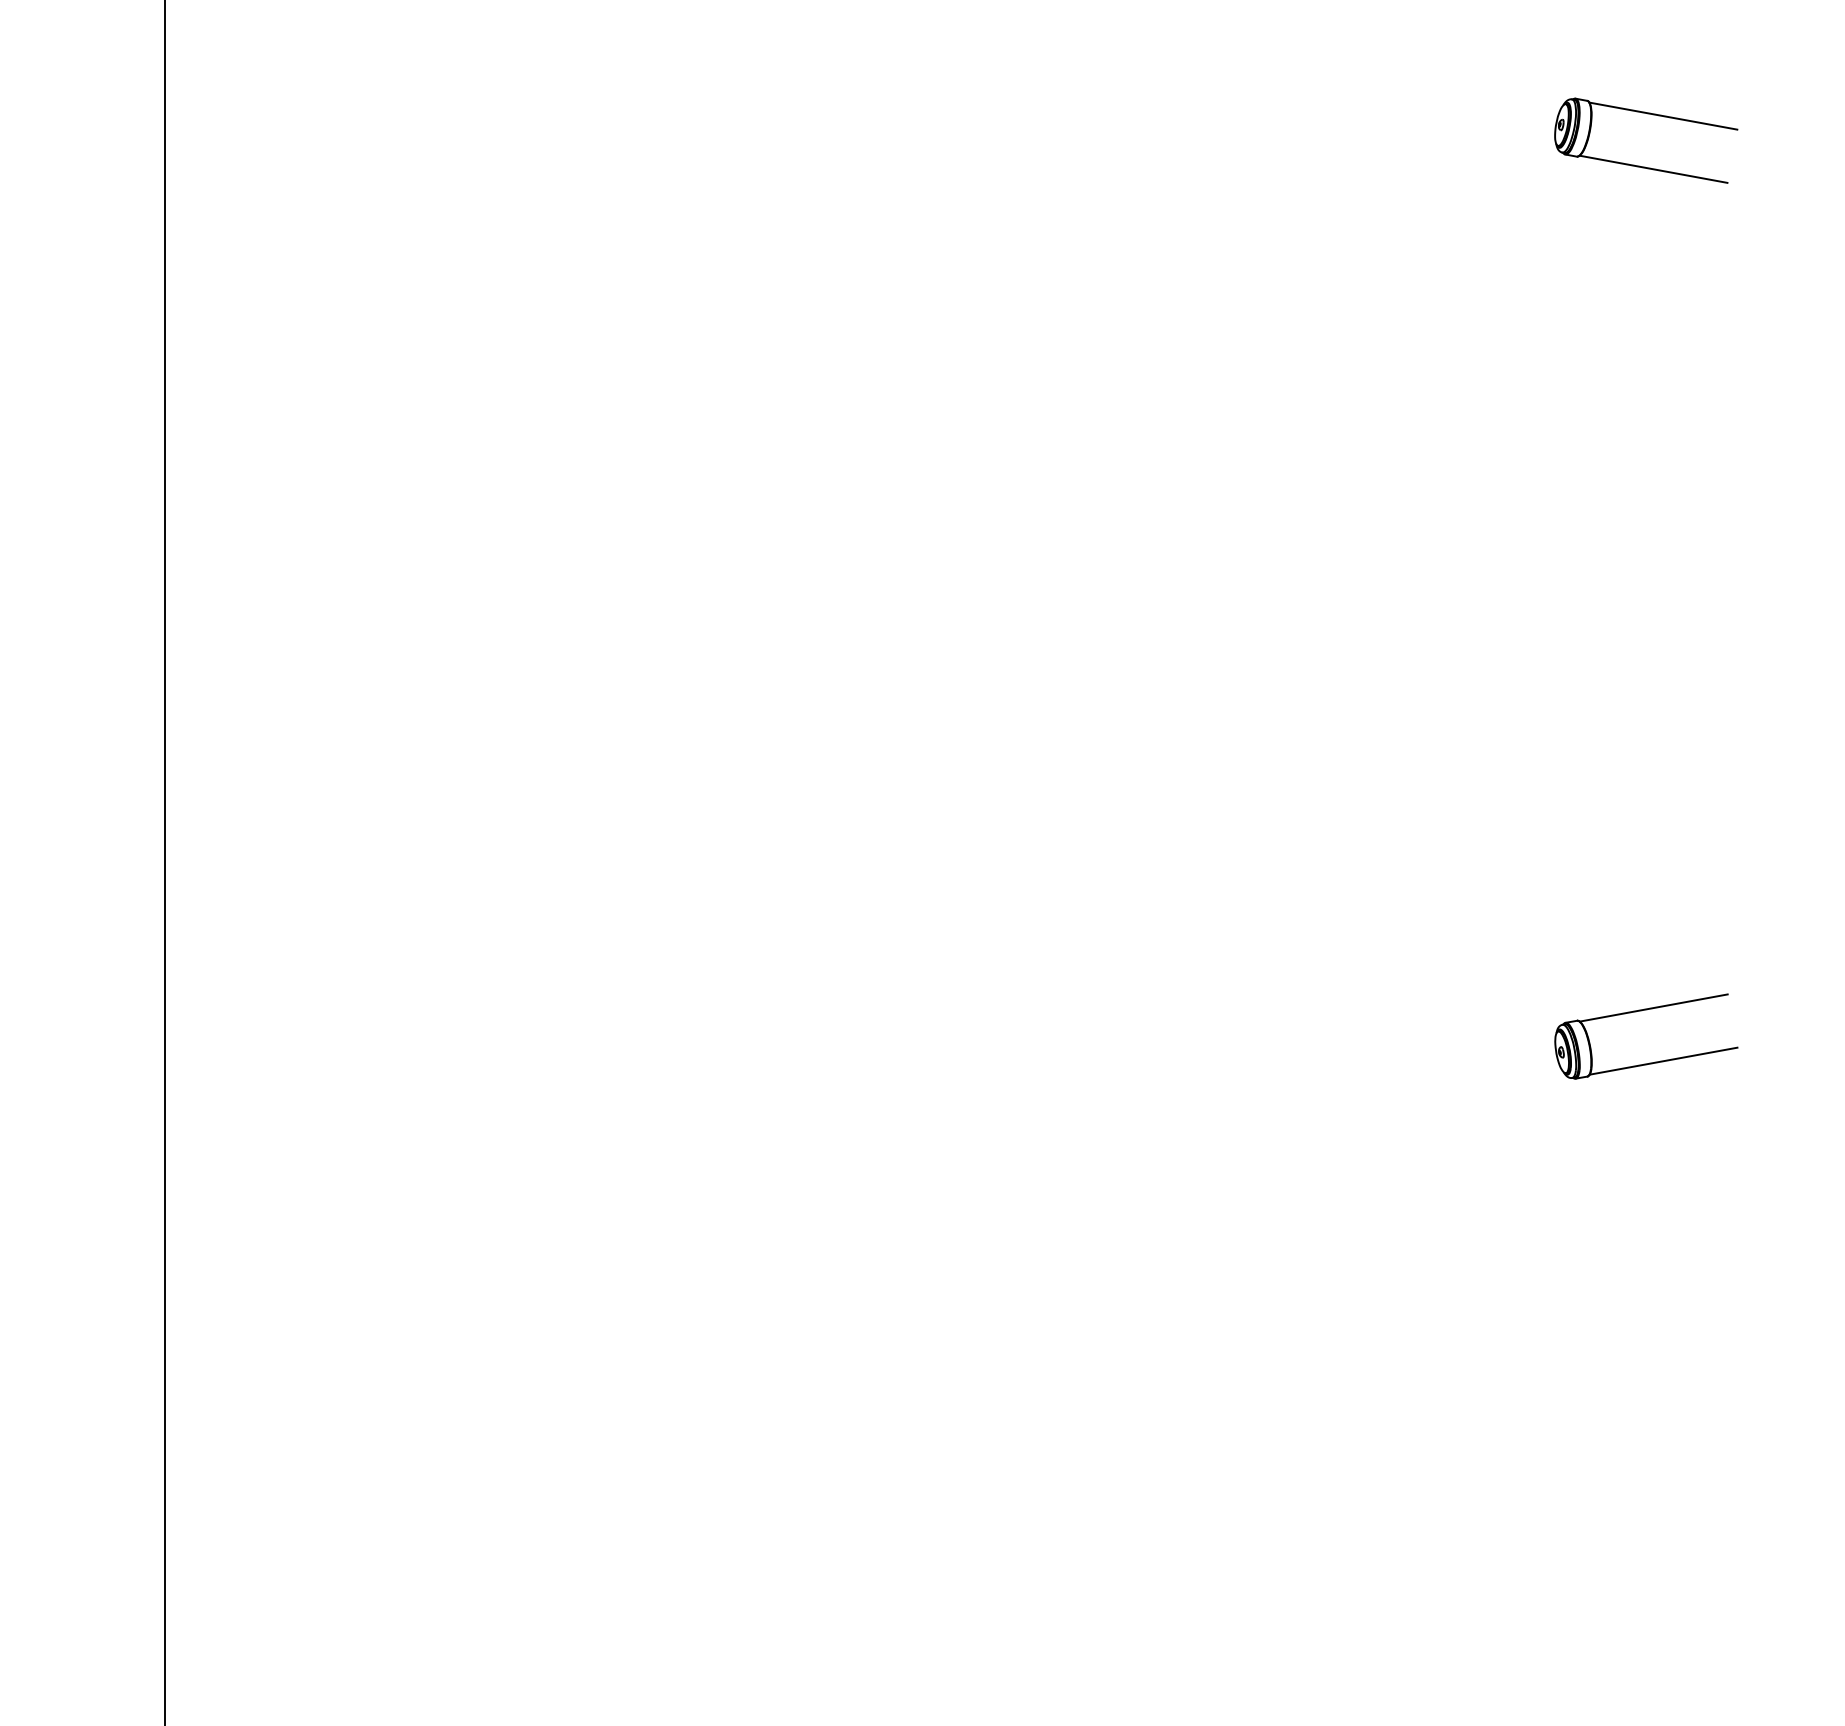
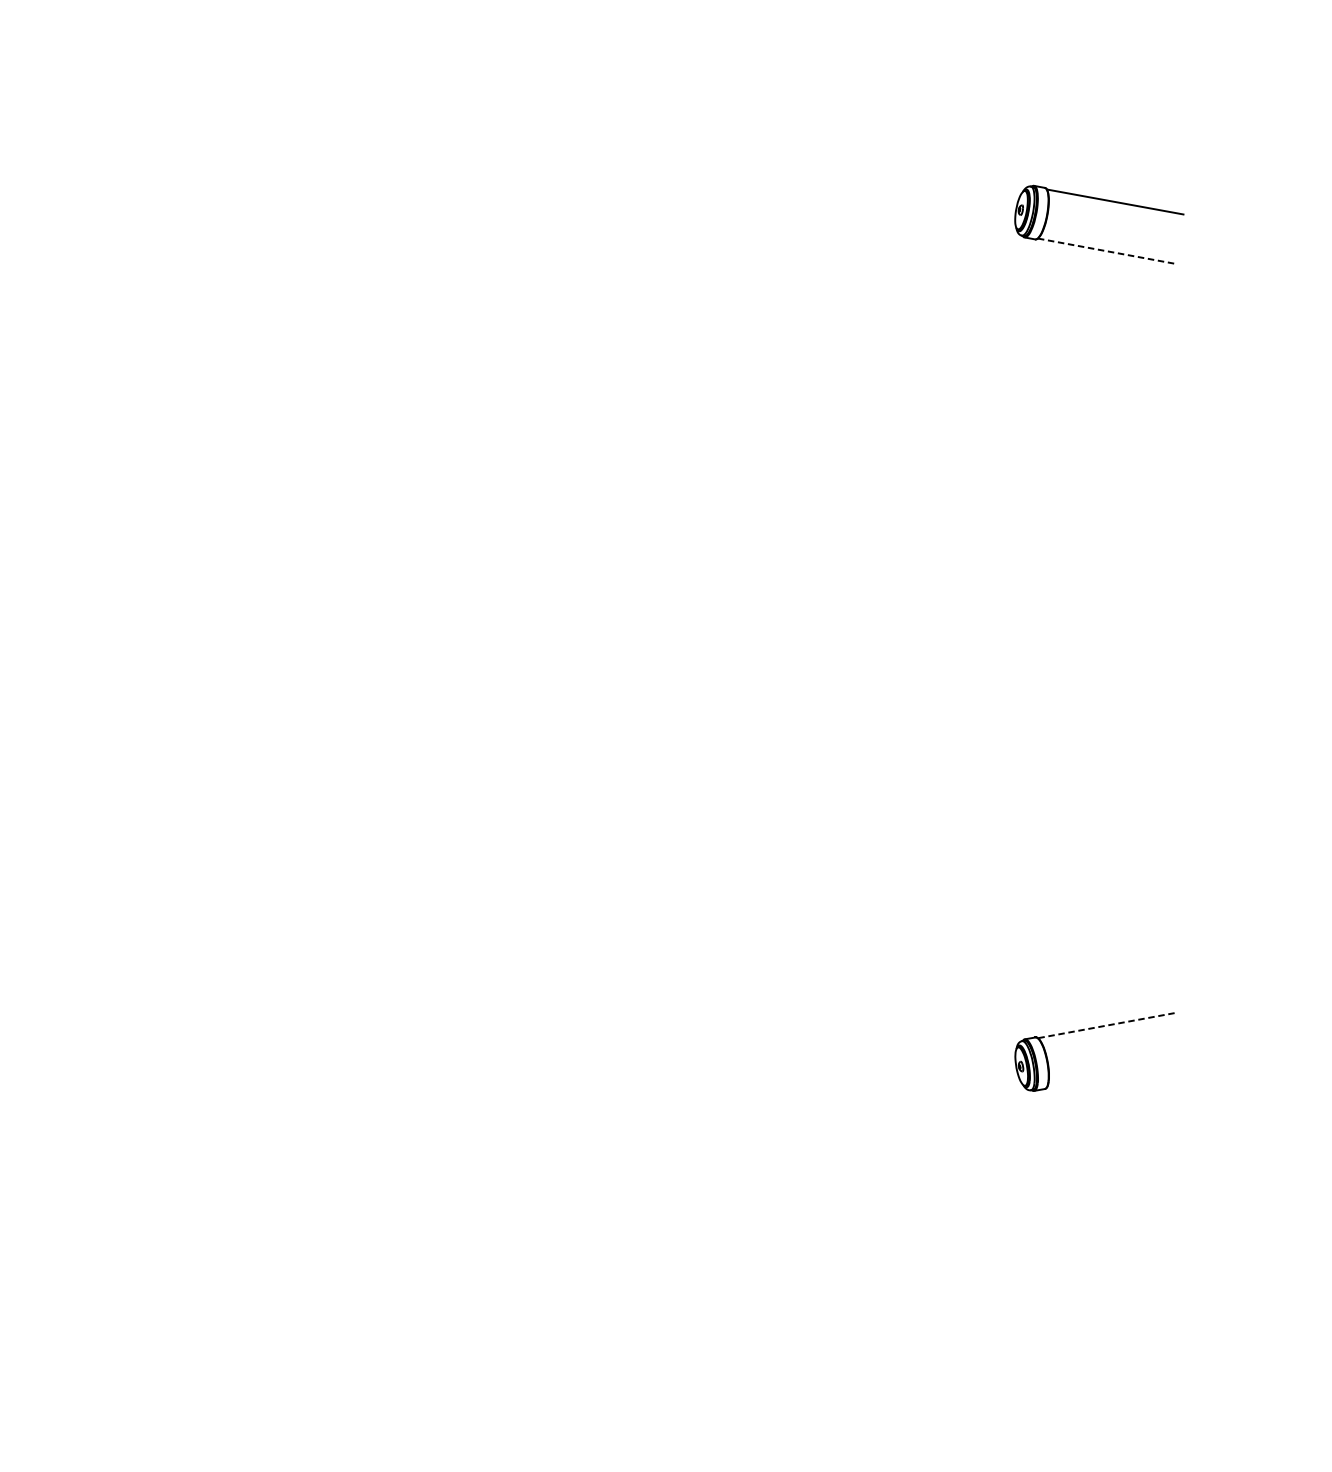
line: (1654, 169) -> (1107, 251), solid -> dashed
line: (1653, 1008) -> (1106, 1026), solid -> dashed
line: (1663, 1060) -> (1115, 1074), removed

